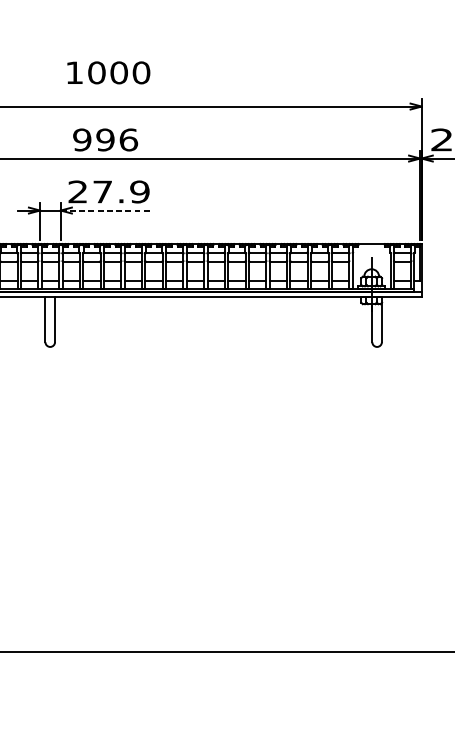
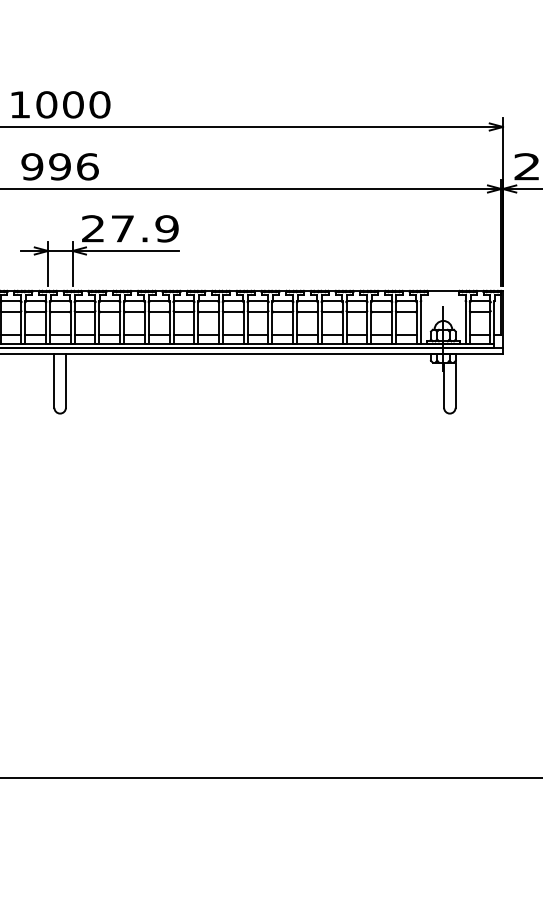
text: (108, 72) -> (60, 104), moved
text: (105, 139) -> (59, 166), moved
line: (105, 210) -> (126, 250), dashed -> solid

